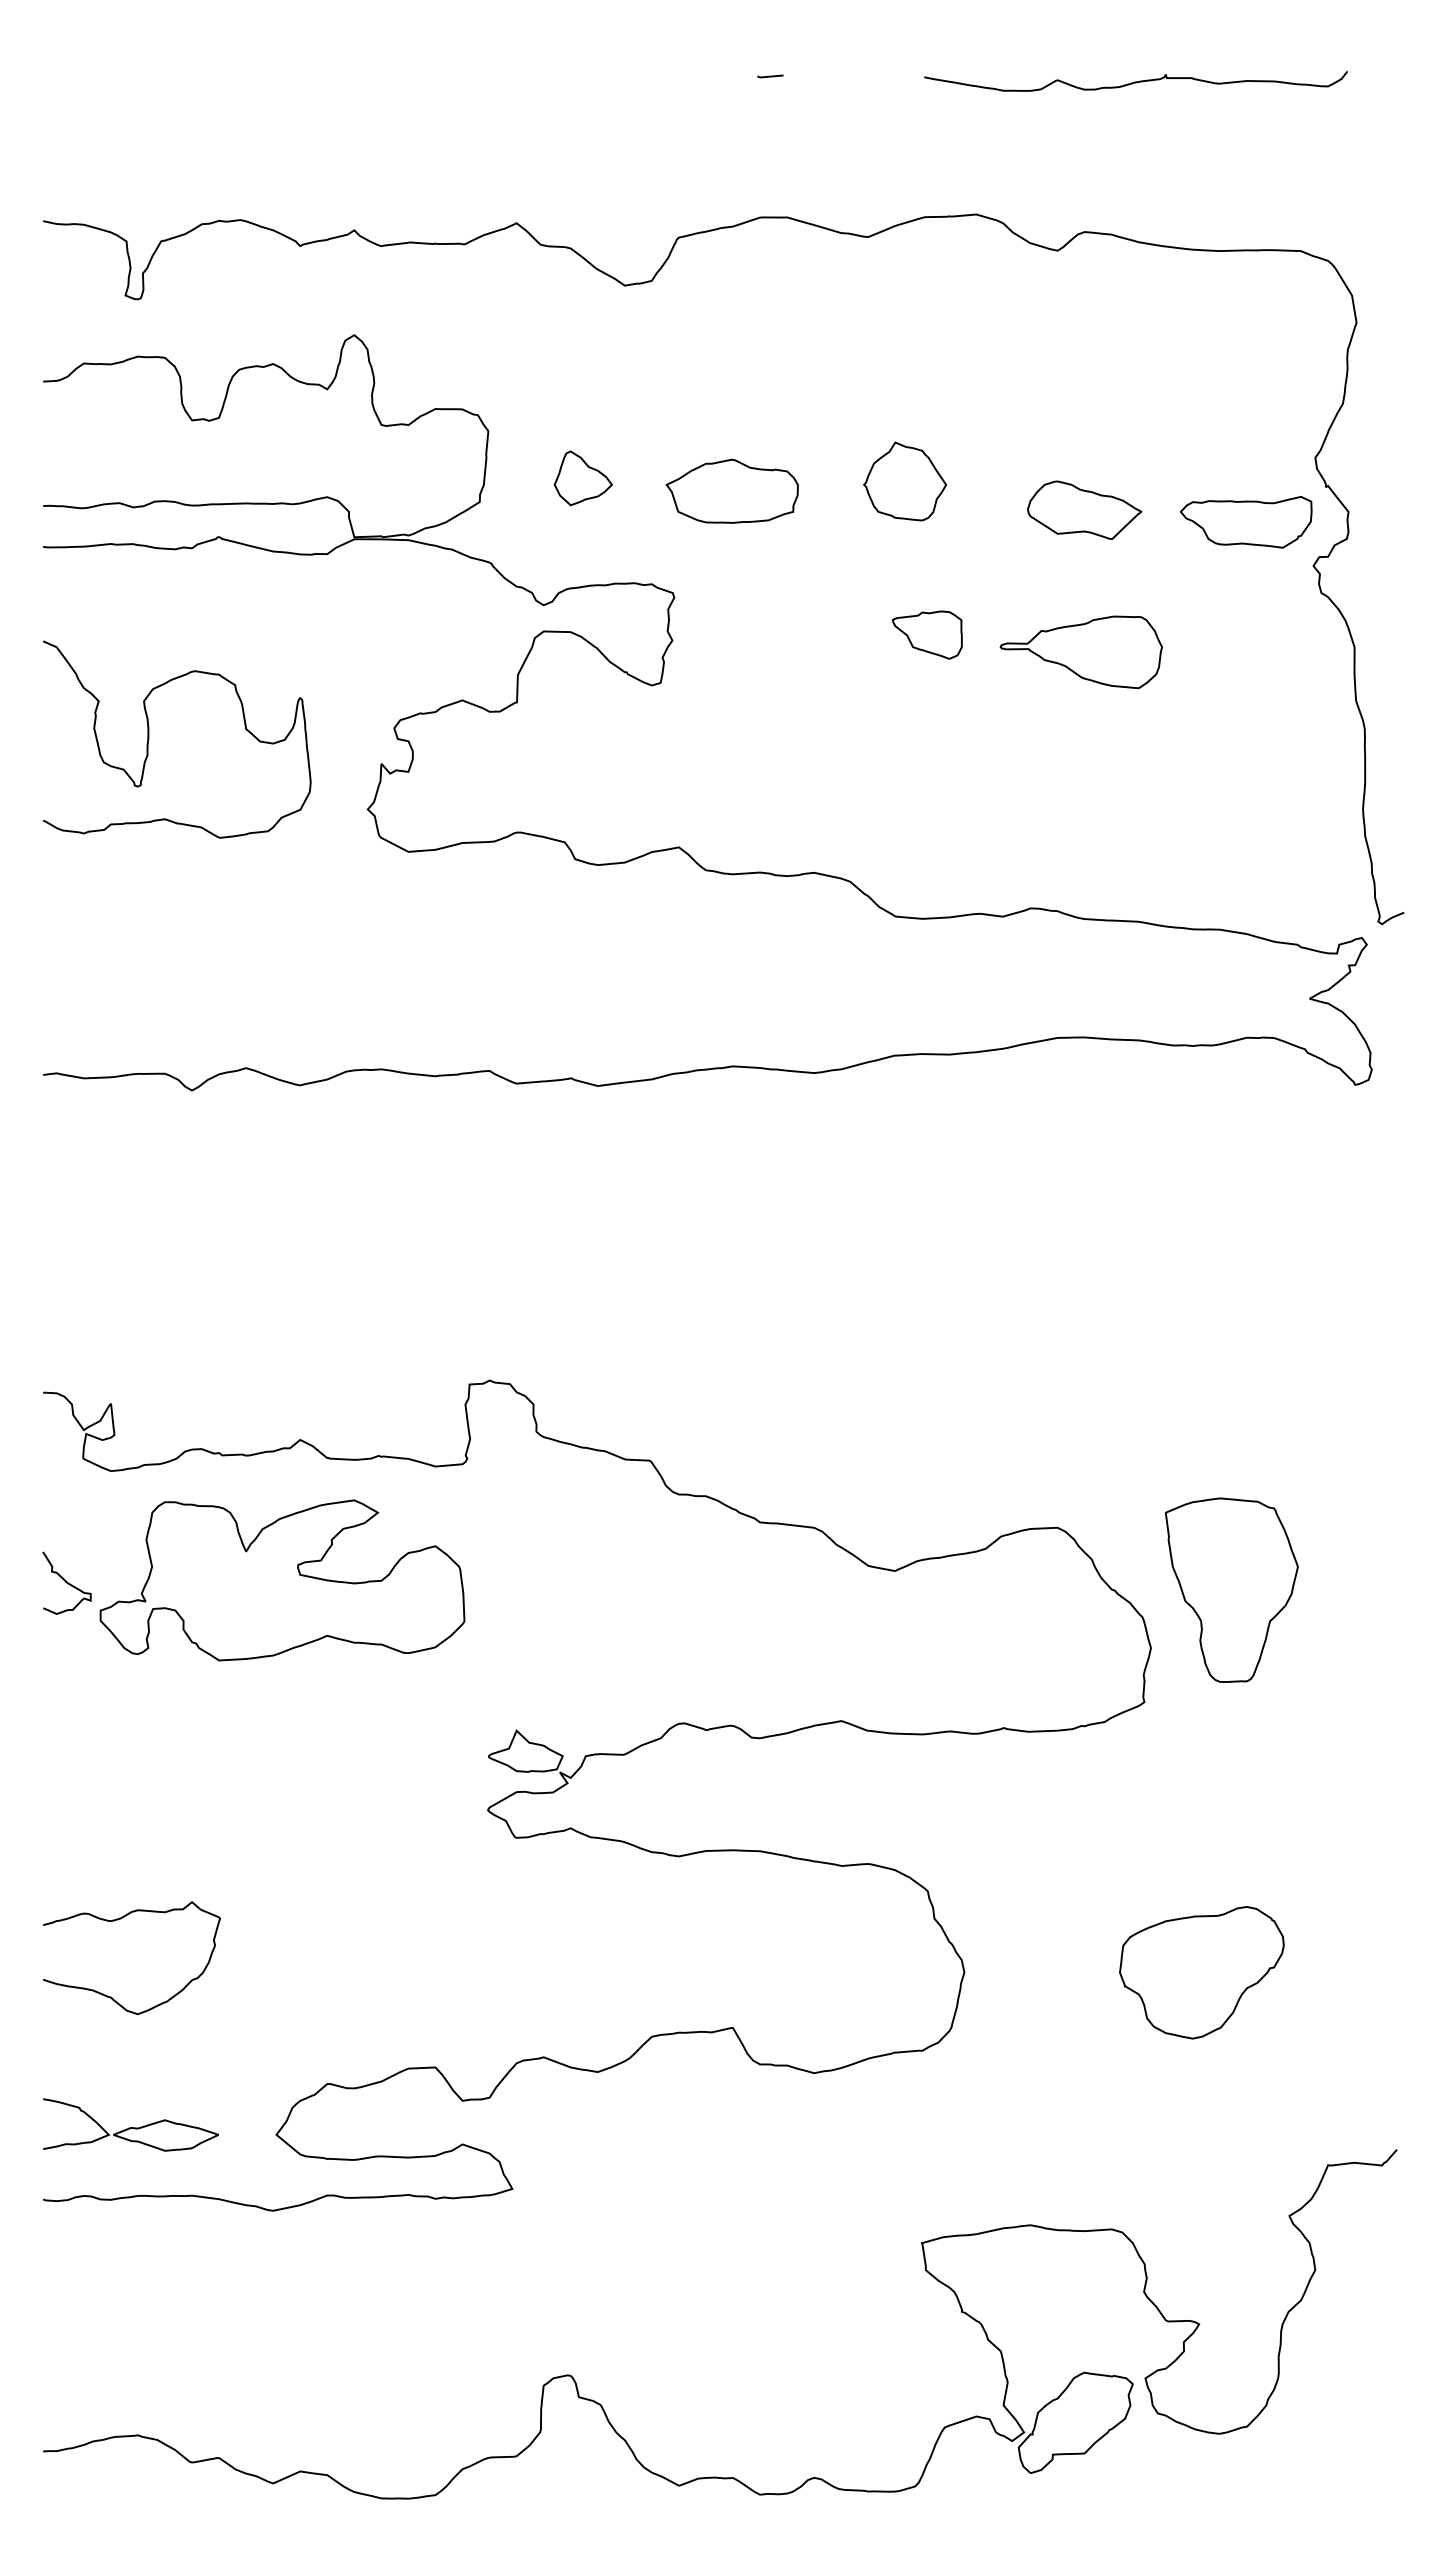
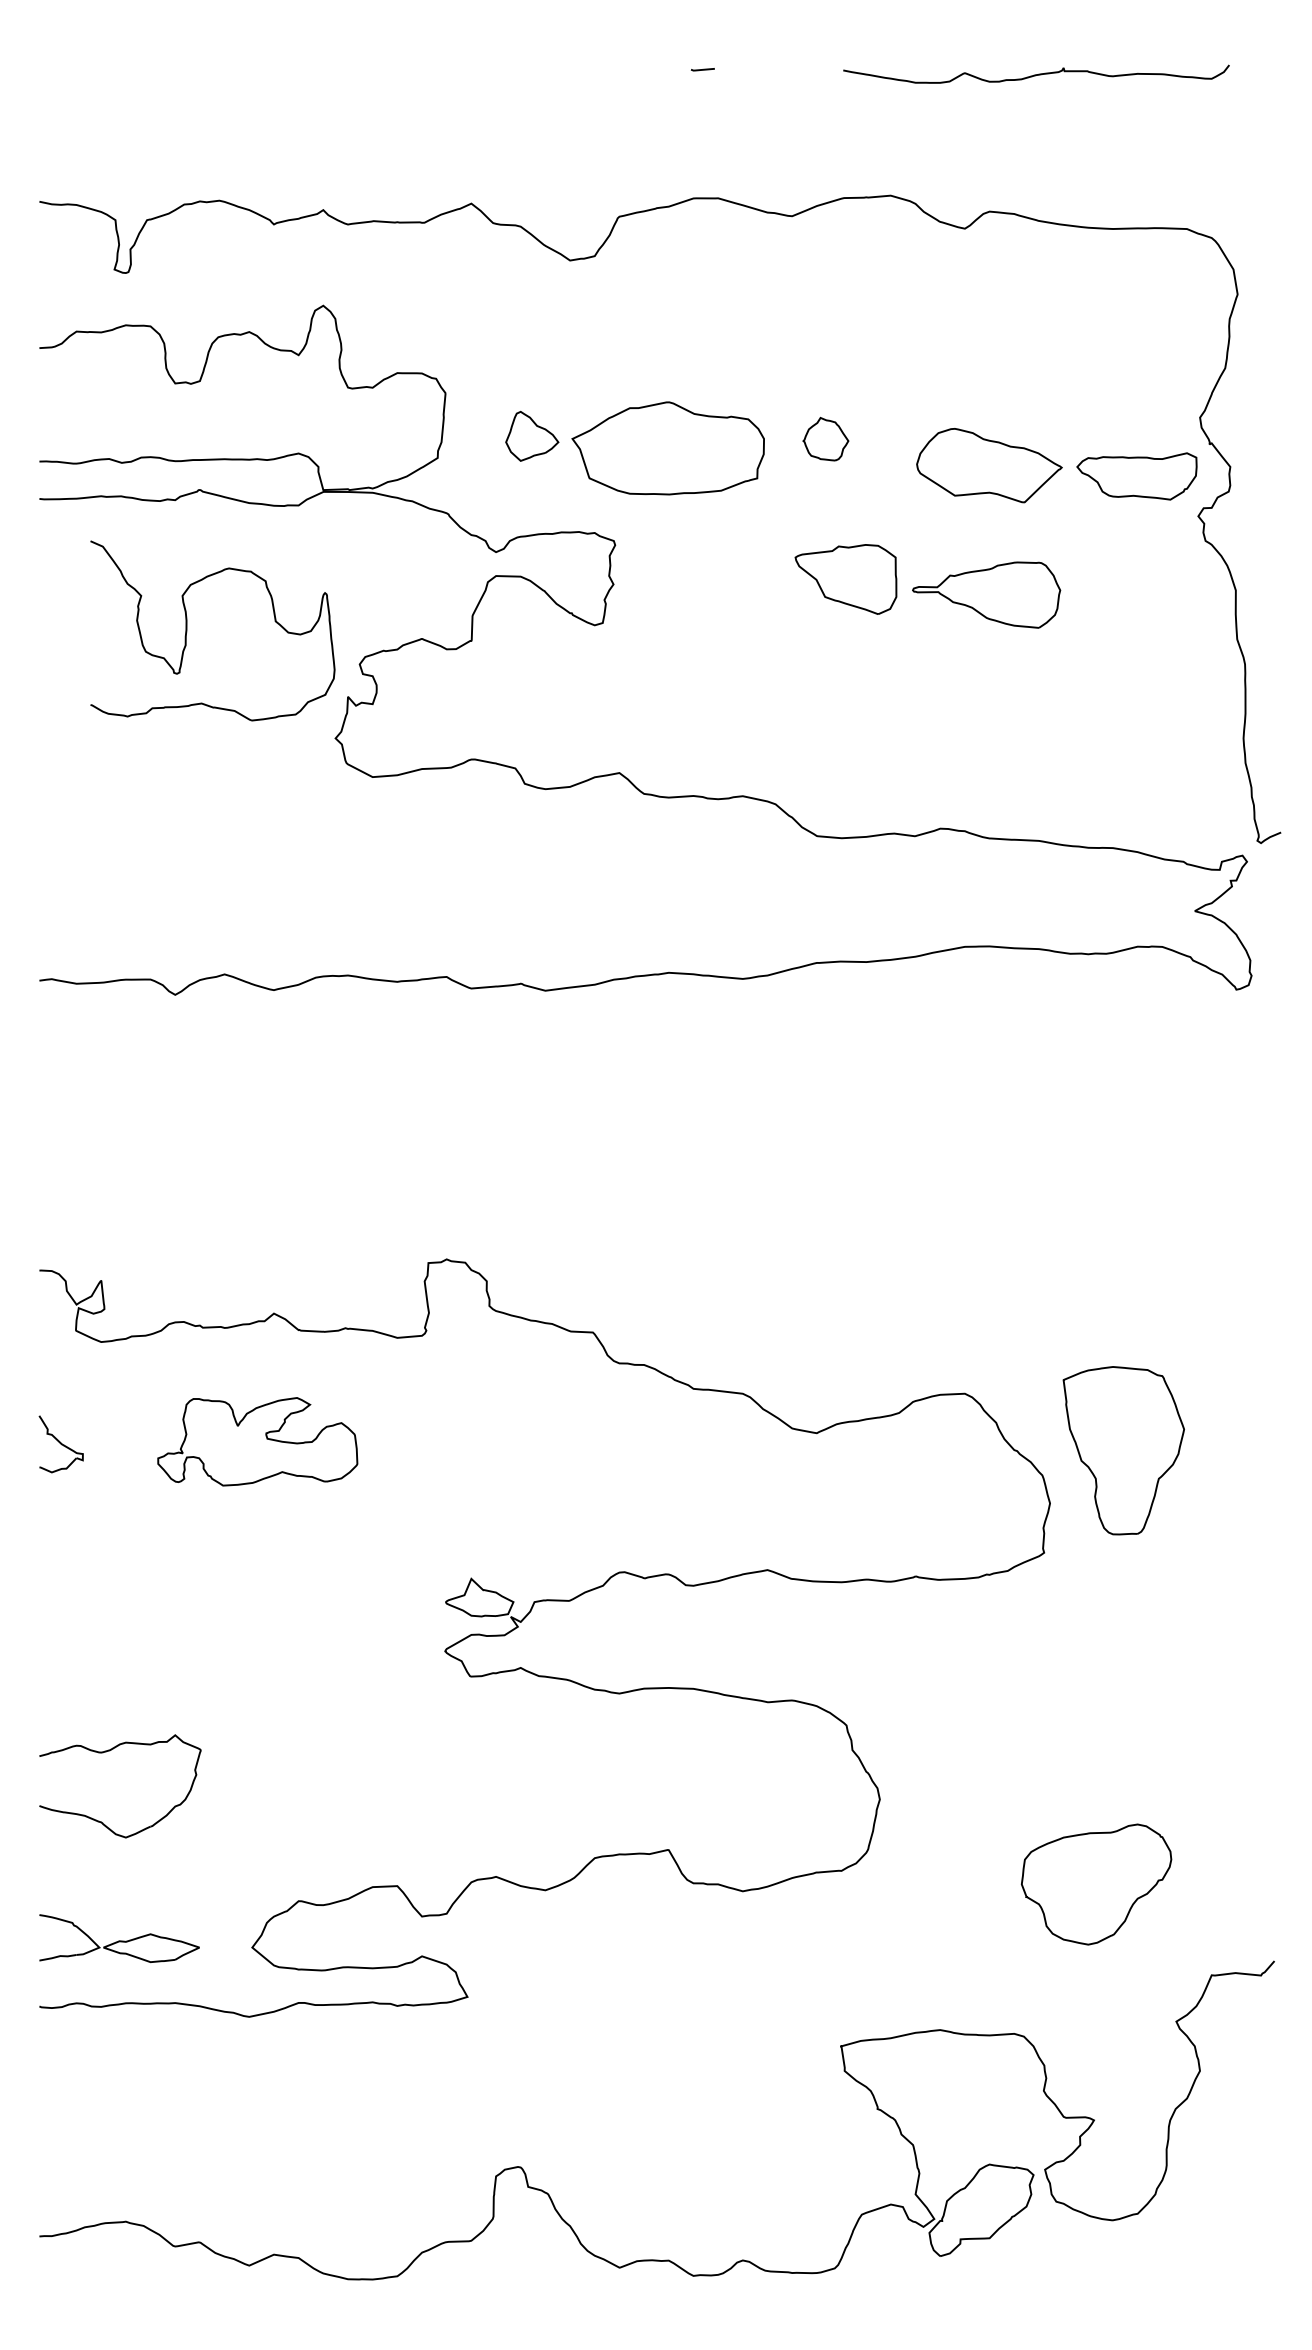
part: (905, 481) -> (826, 439), size x0.6
part: (731, 490) -> (667, 447), size x1.6
part: (1084, 509) -> (989, 464), size x1.4
part: (927, 634) -> (846, 578), size x1.6
part: (149, 739) -> (187, 630), moved
part: (282, 1580) -> (257, 1441), size x0.6
part: (1201, 1972) -> (1096, 1884), moved

